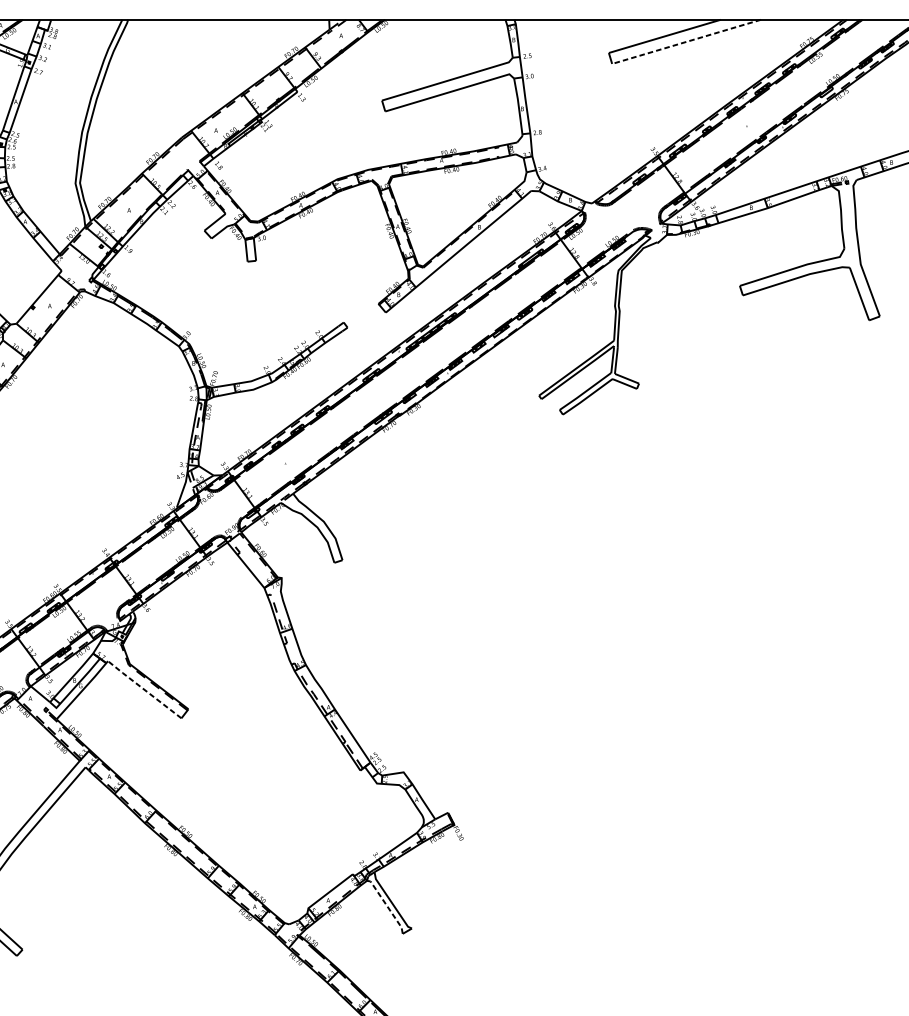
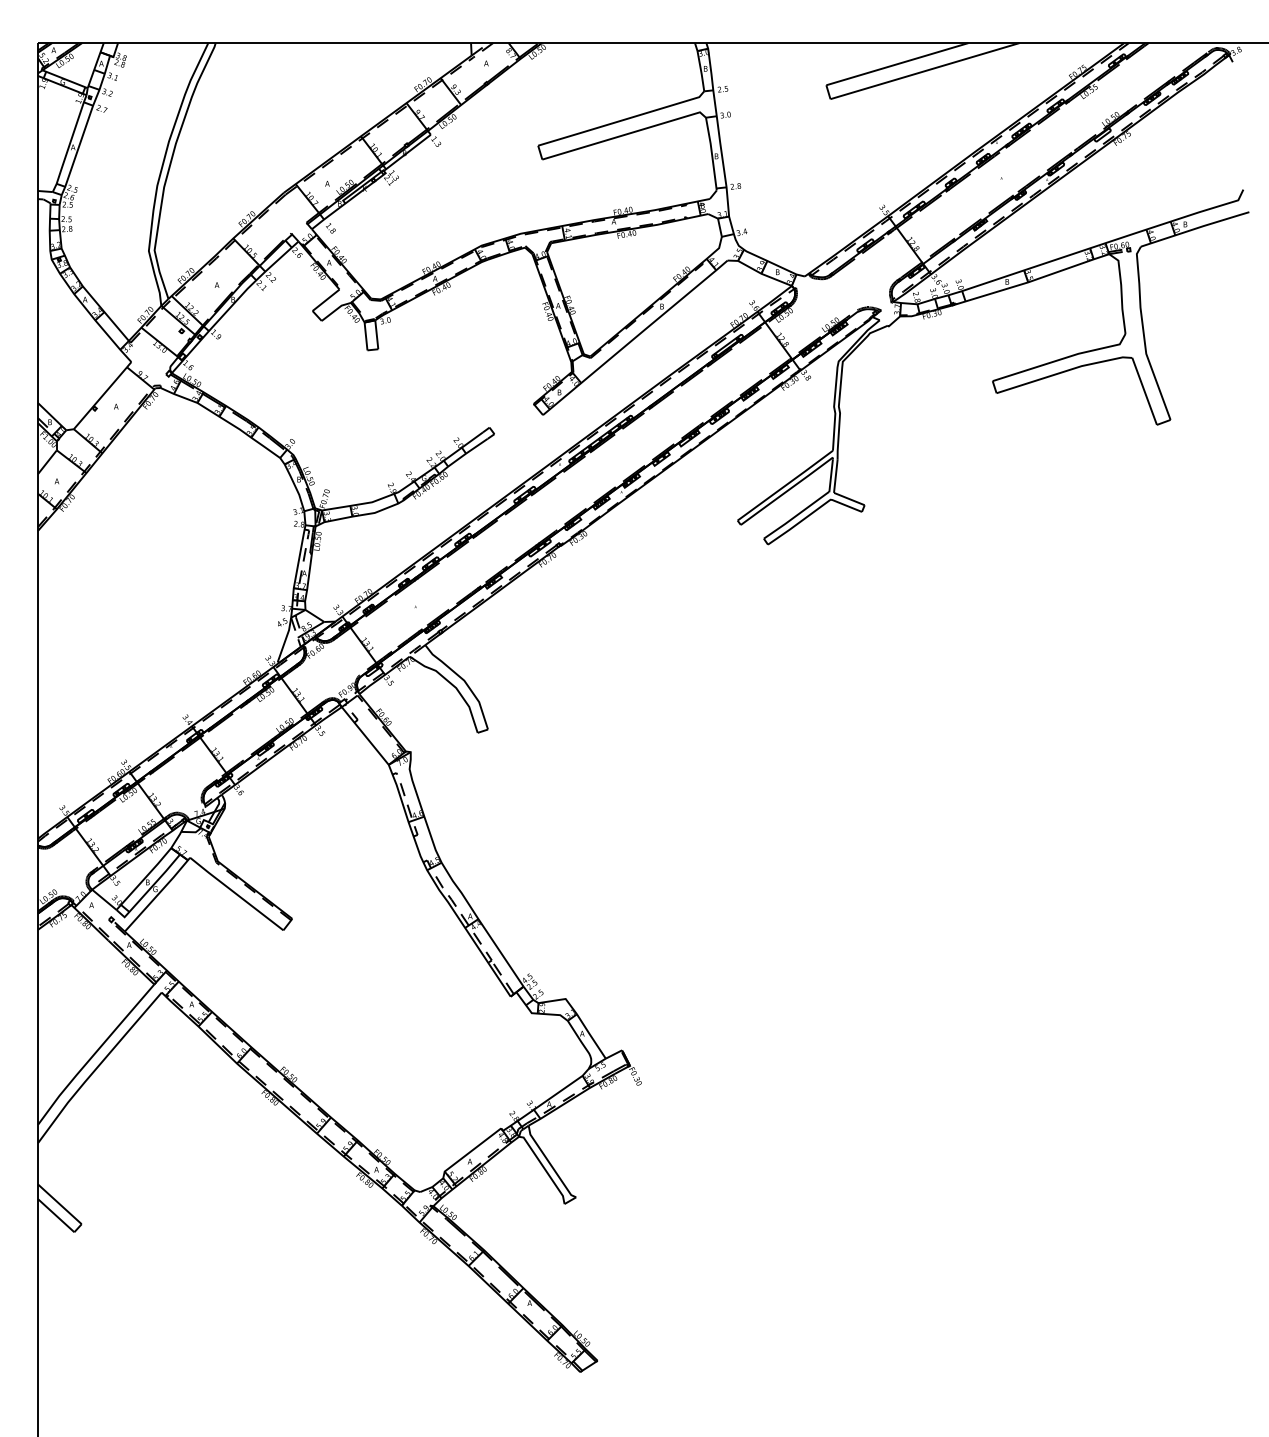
line: (686, 42) -> (925, 71), dashed -> solid
line: (143, 689) -> (235, 893), dashed -> solid
line: (387, 905) -> (544, 1168), dashed -> solid

